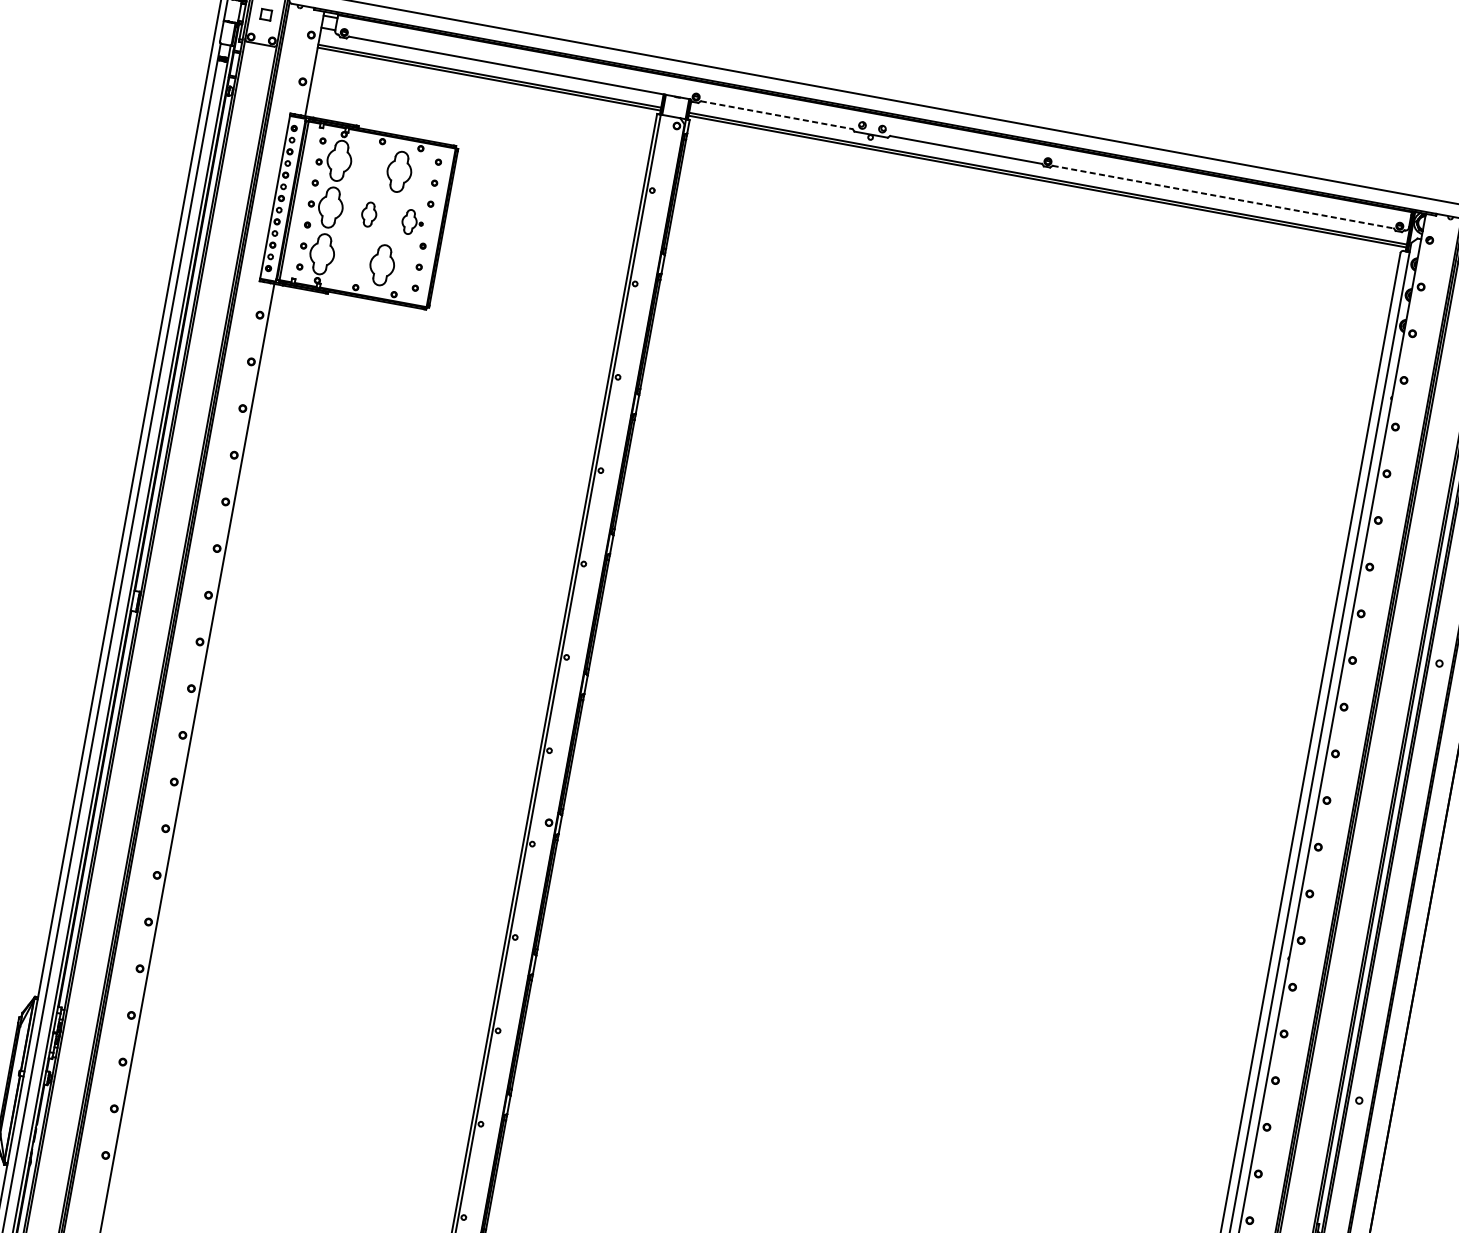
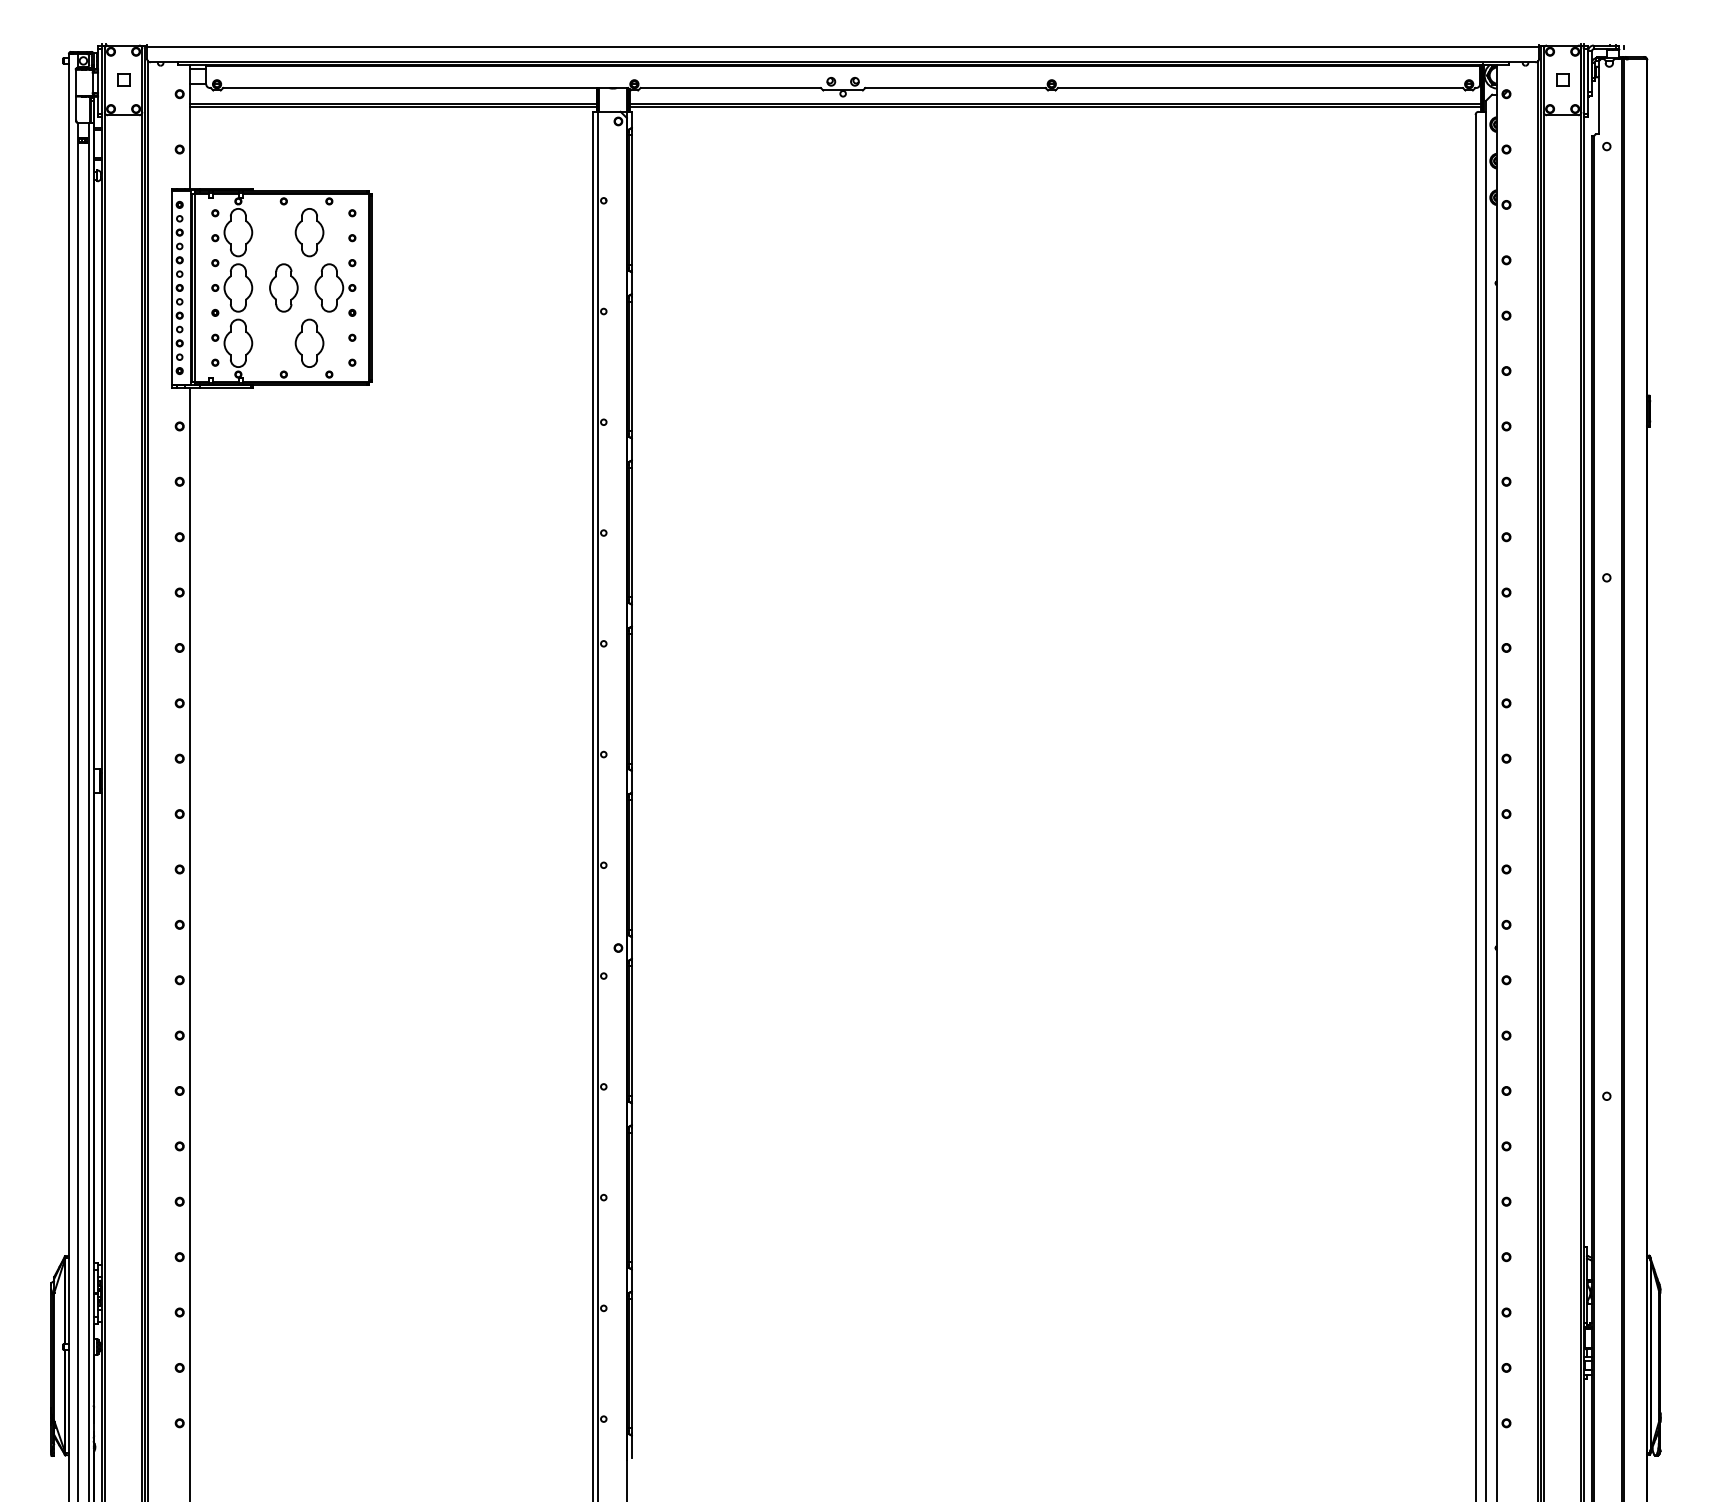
line: (777, 115) -> (731, 88), dashed -> solid
line: (1223, 197) -> (1260, 88), dashed -> solid
part: (368, 214) -> (283, 287), size x1.67
part: (412, 222) -> (335, 287), size x1.67

